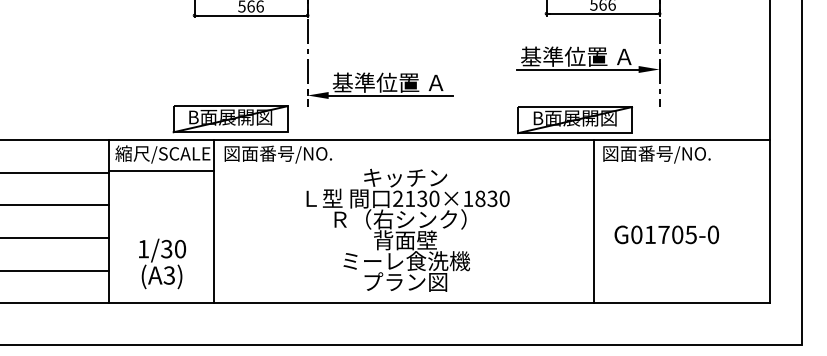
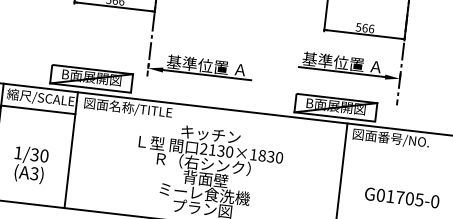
text: (304, 153) -> (141, 109), 図面番号/NO. -> 図面名称/TITLE
text: (666, 234) -> (401, 197), moved
text: (162, 263) -> (30, 164), moved

